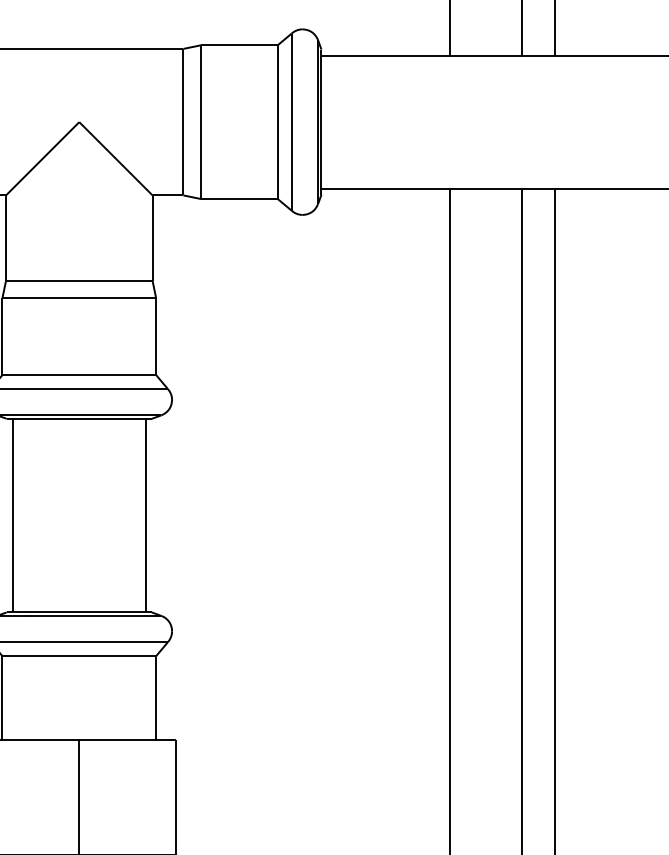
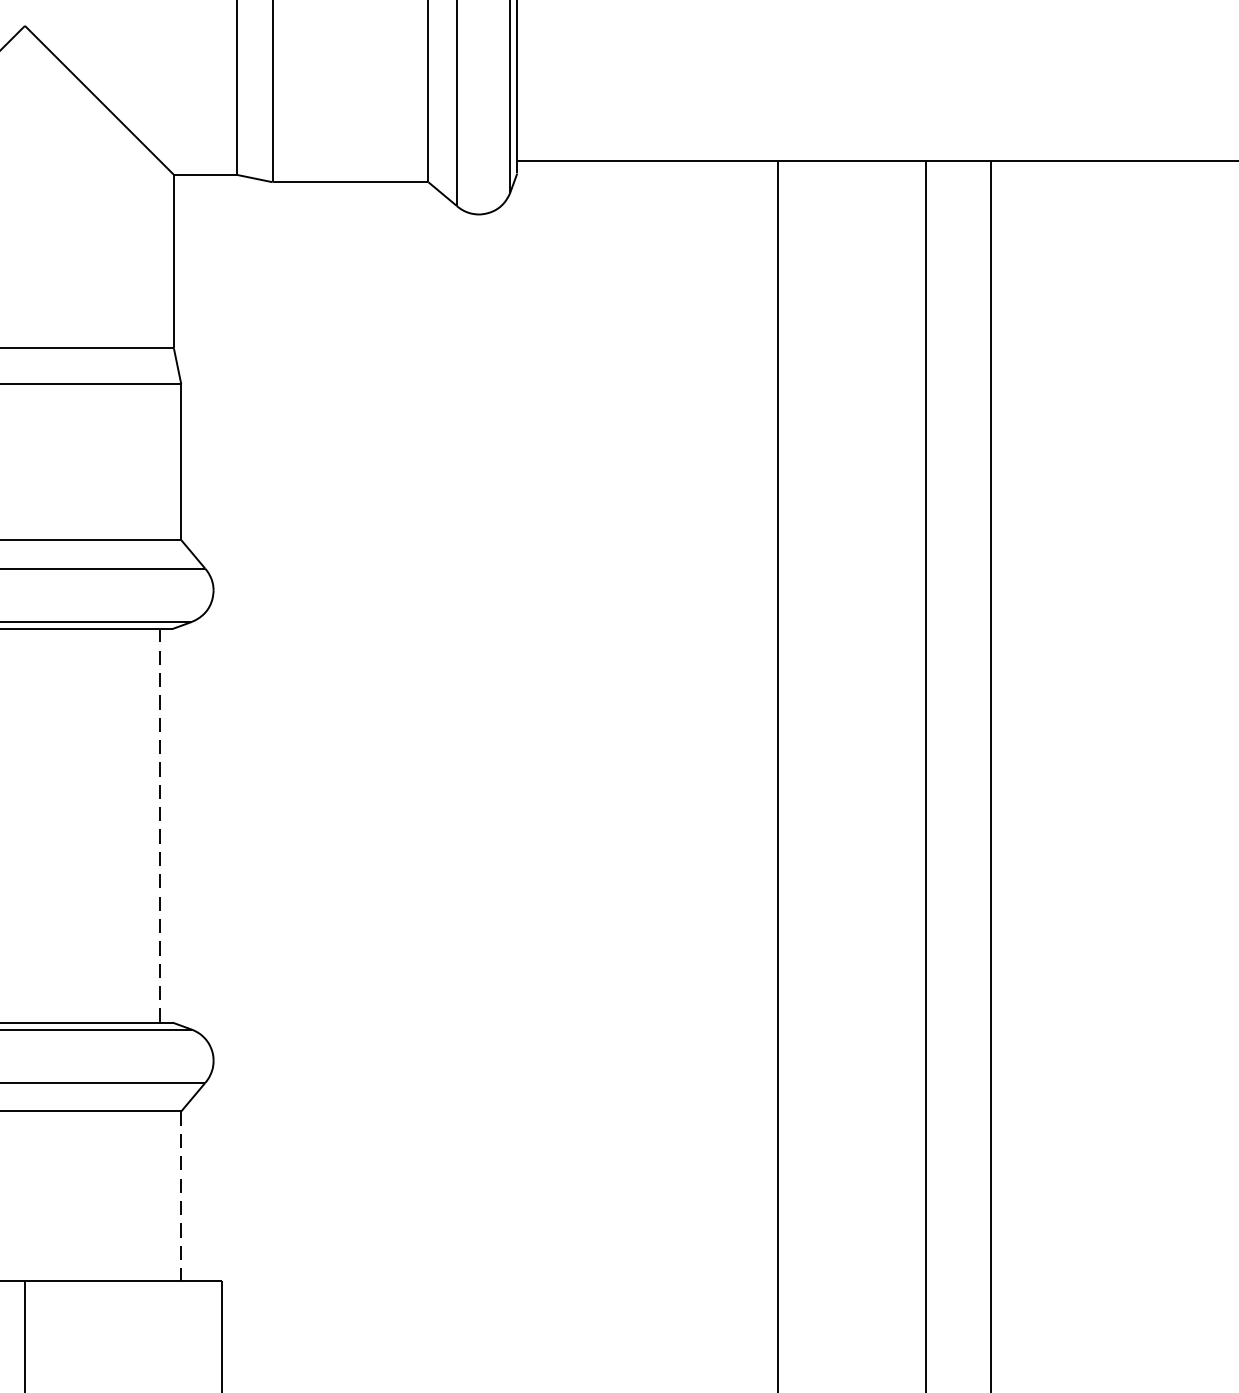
line: (145, 515) -> (159, 825), solid -> dashed
line: (156, 697) -> (181, 1195), solid -> dashed

